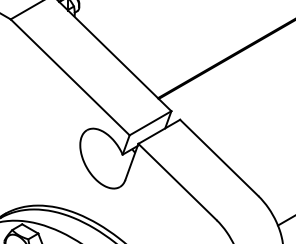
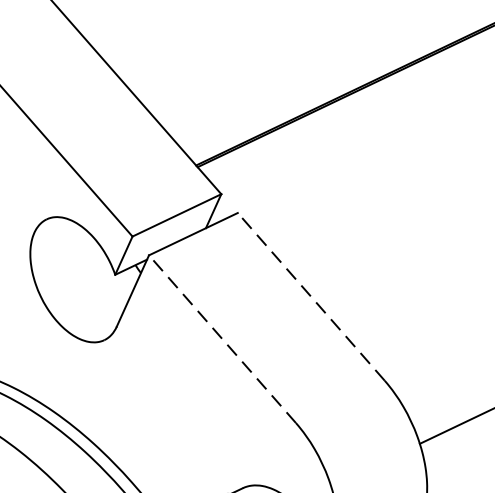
line: (219, 157) -> (311, 296), solid -> dashed
line: (177, 182) -> (222, 340), solid -> dashed

